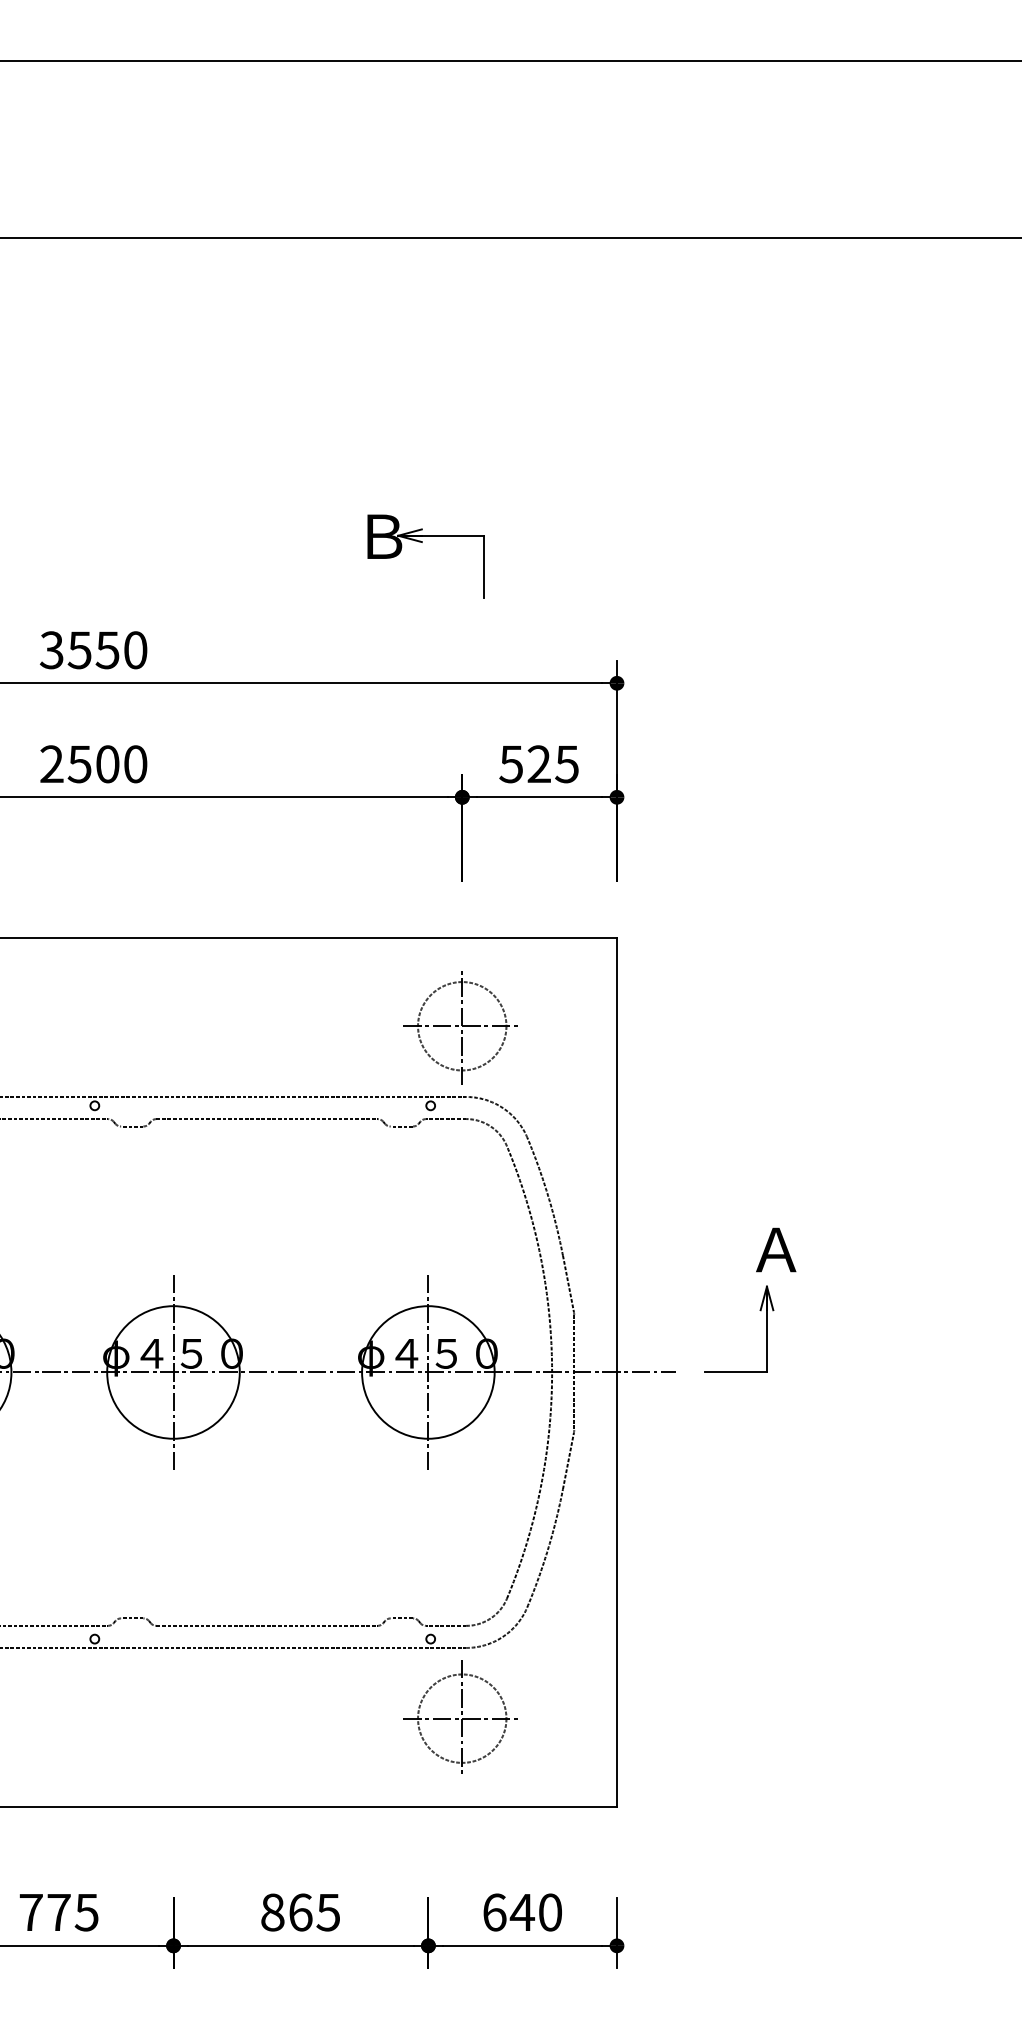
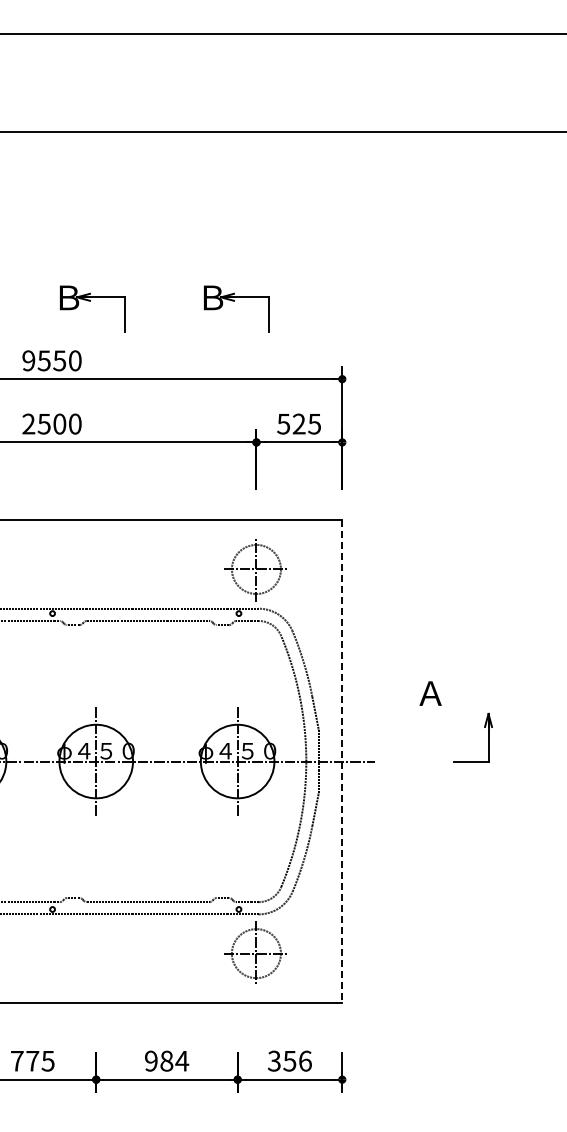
part: (163, 543) -> (90, 301), added
text: (51, 649) -> (28, 360), 3550 -> 9550
part: (759, 1311) -> (484, 727), moved
line: (617, 1374) -> (342, 762), solid -> dashed
text: (301, 1911) -> (167, 1060), 865 -> 984
text: (521, 1911) -> (289, 1060), 640 -> 356

